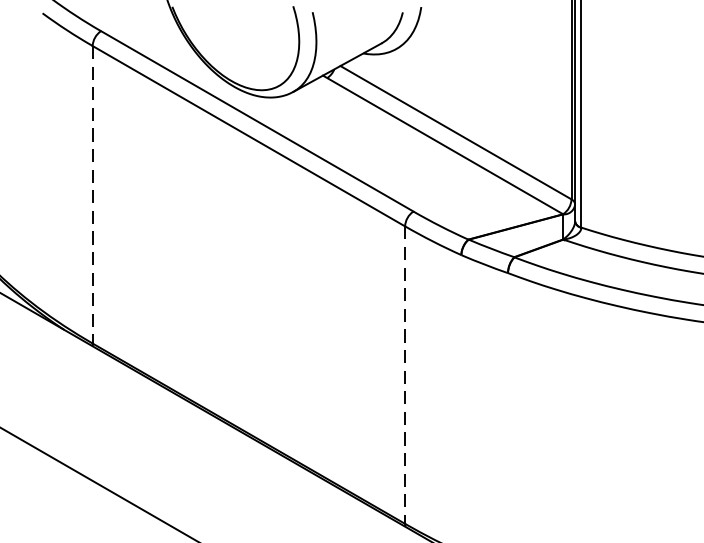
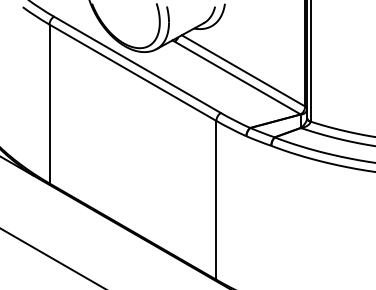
line: (92, 195) -> (49, 104), dashed -> solid
line: (405, 375) -> (216, 200), dashed -> solid

